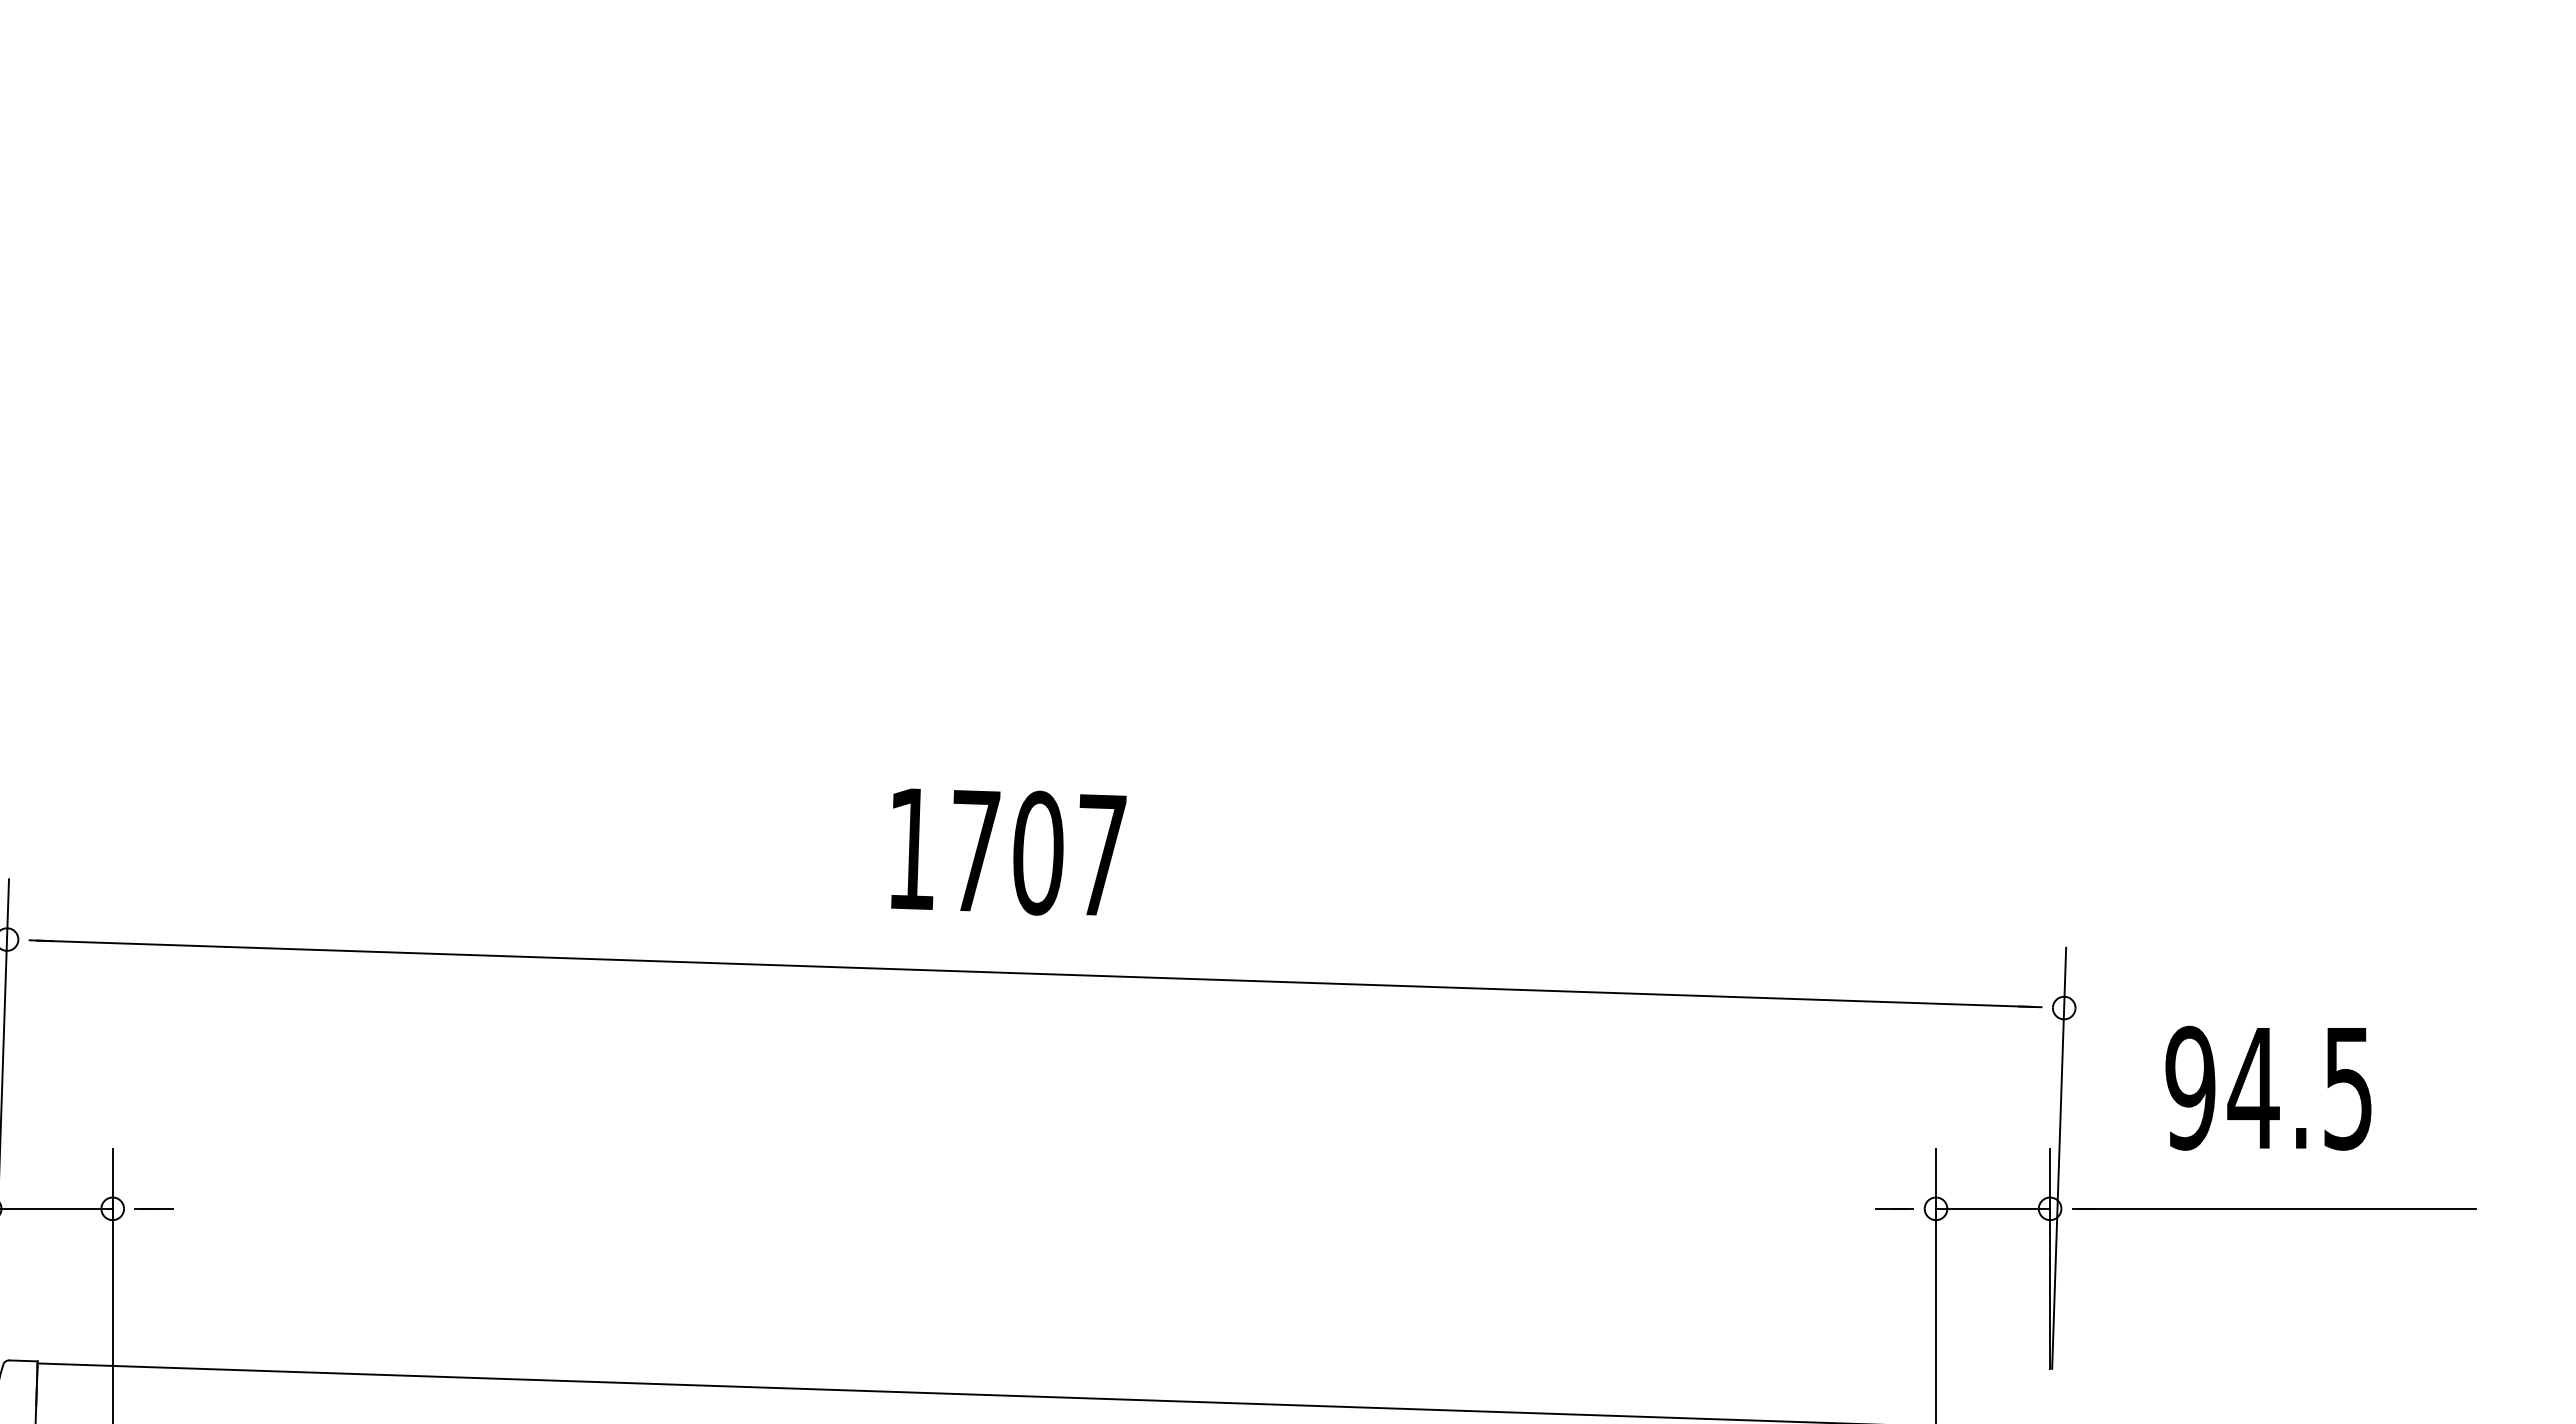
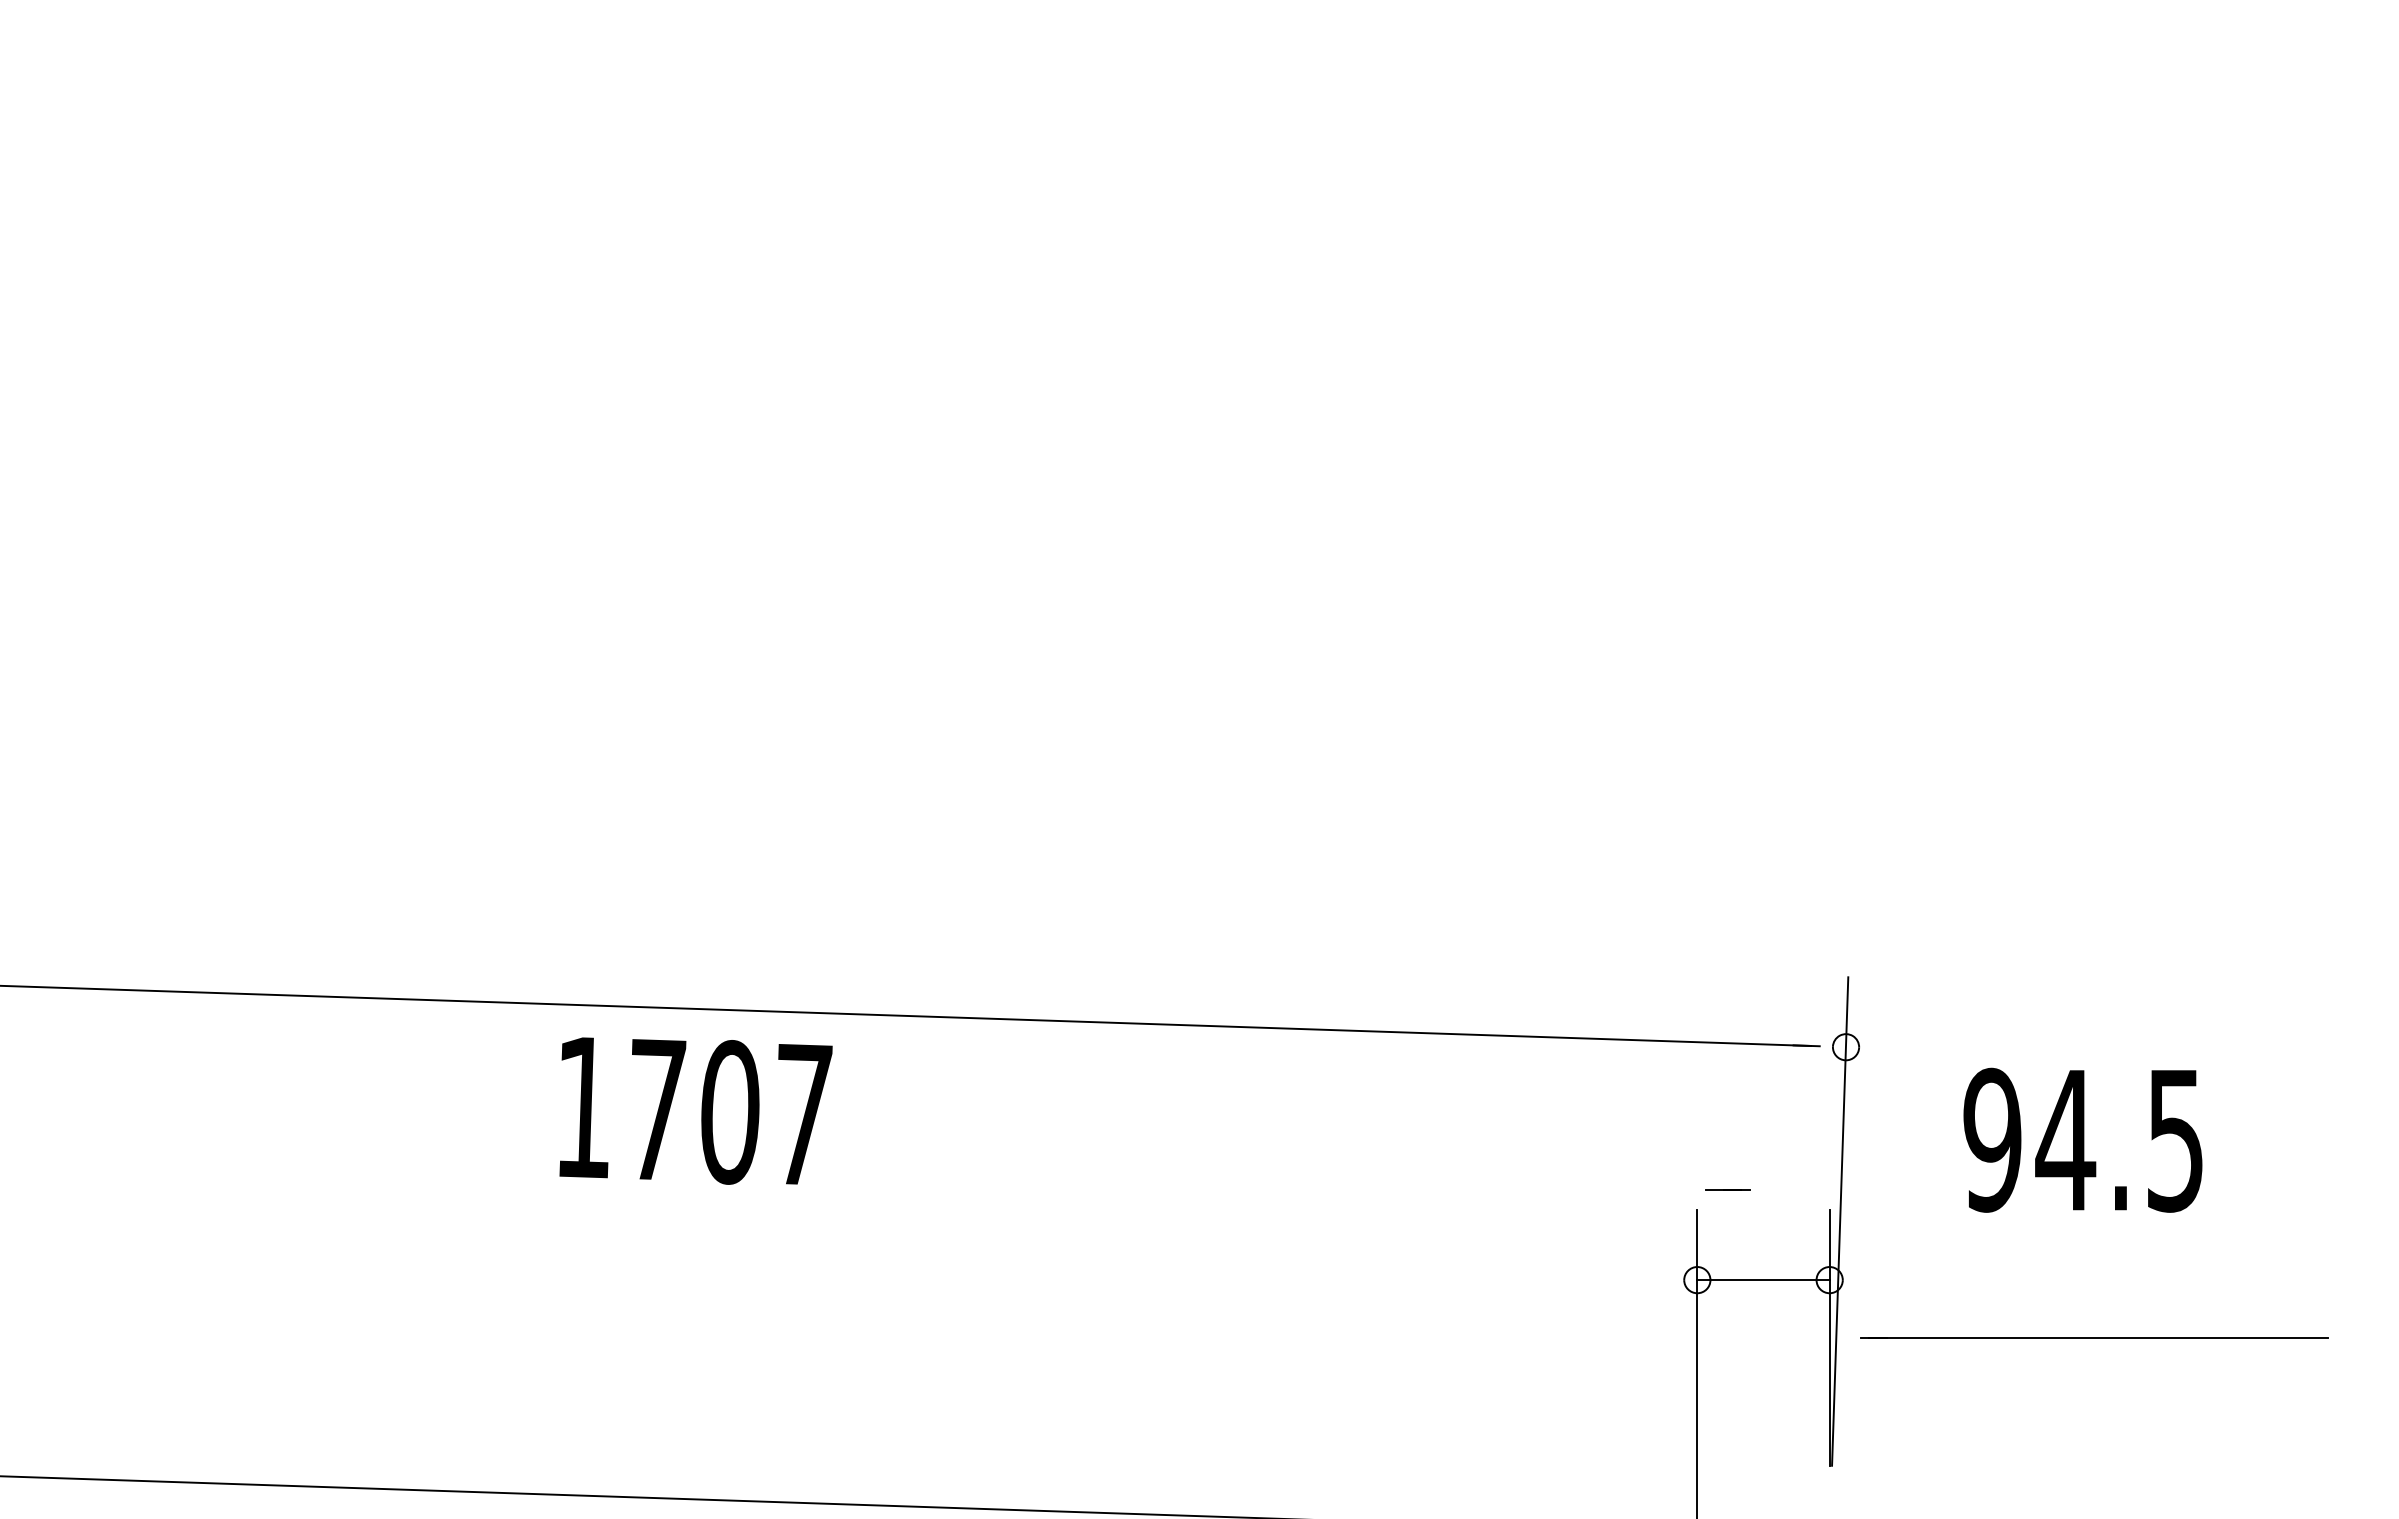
text: (1008, 851) -> (695, 1110), moved
line: (1894, 1208) -> (1728, 1189), moved
line: (2274, 1208) -> (2094, 1337), moved

